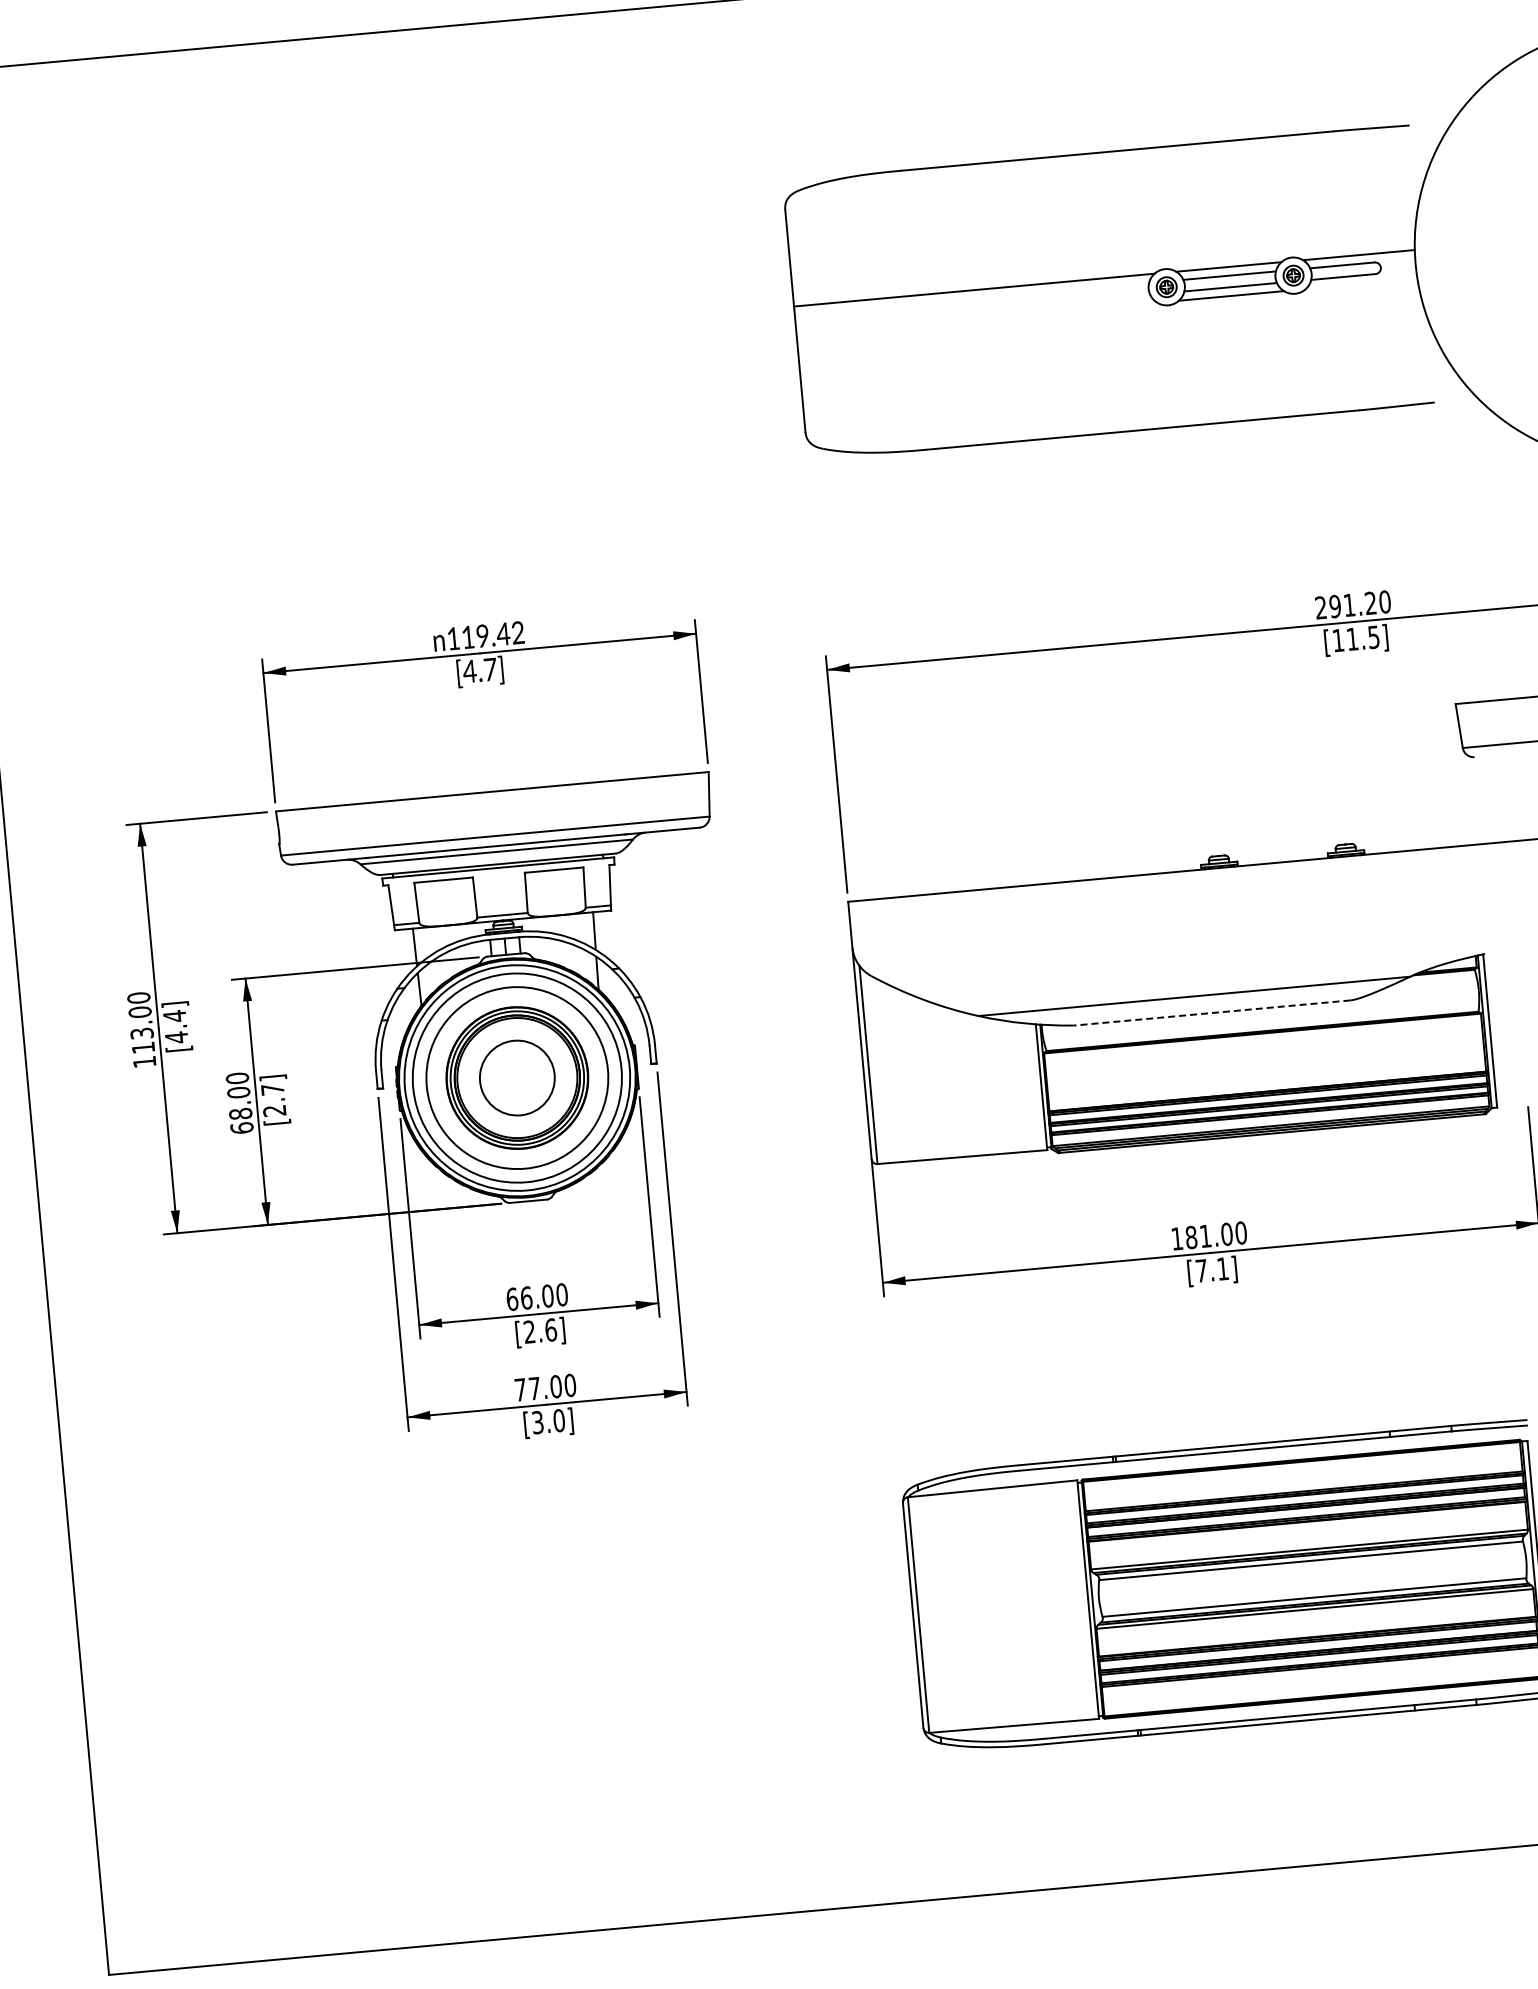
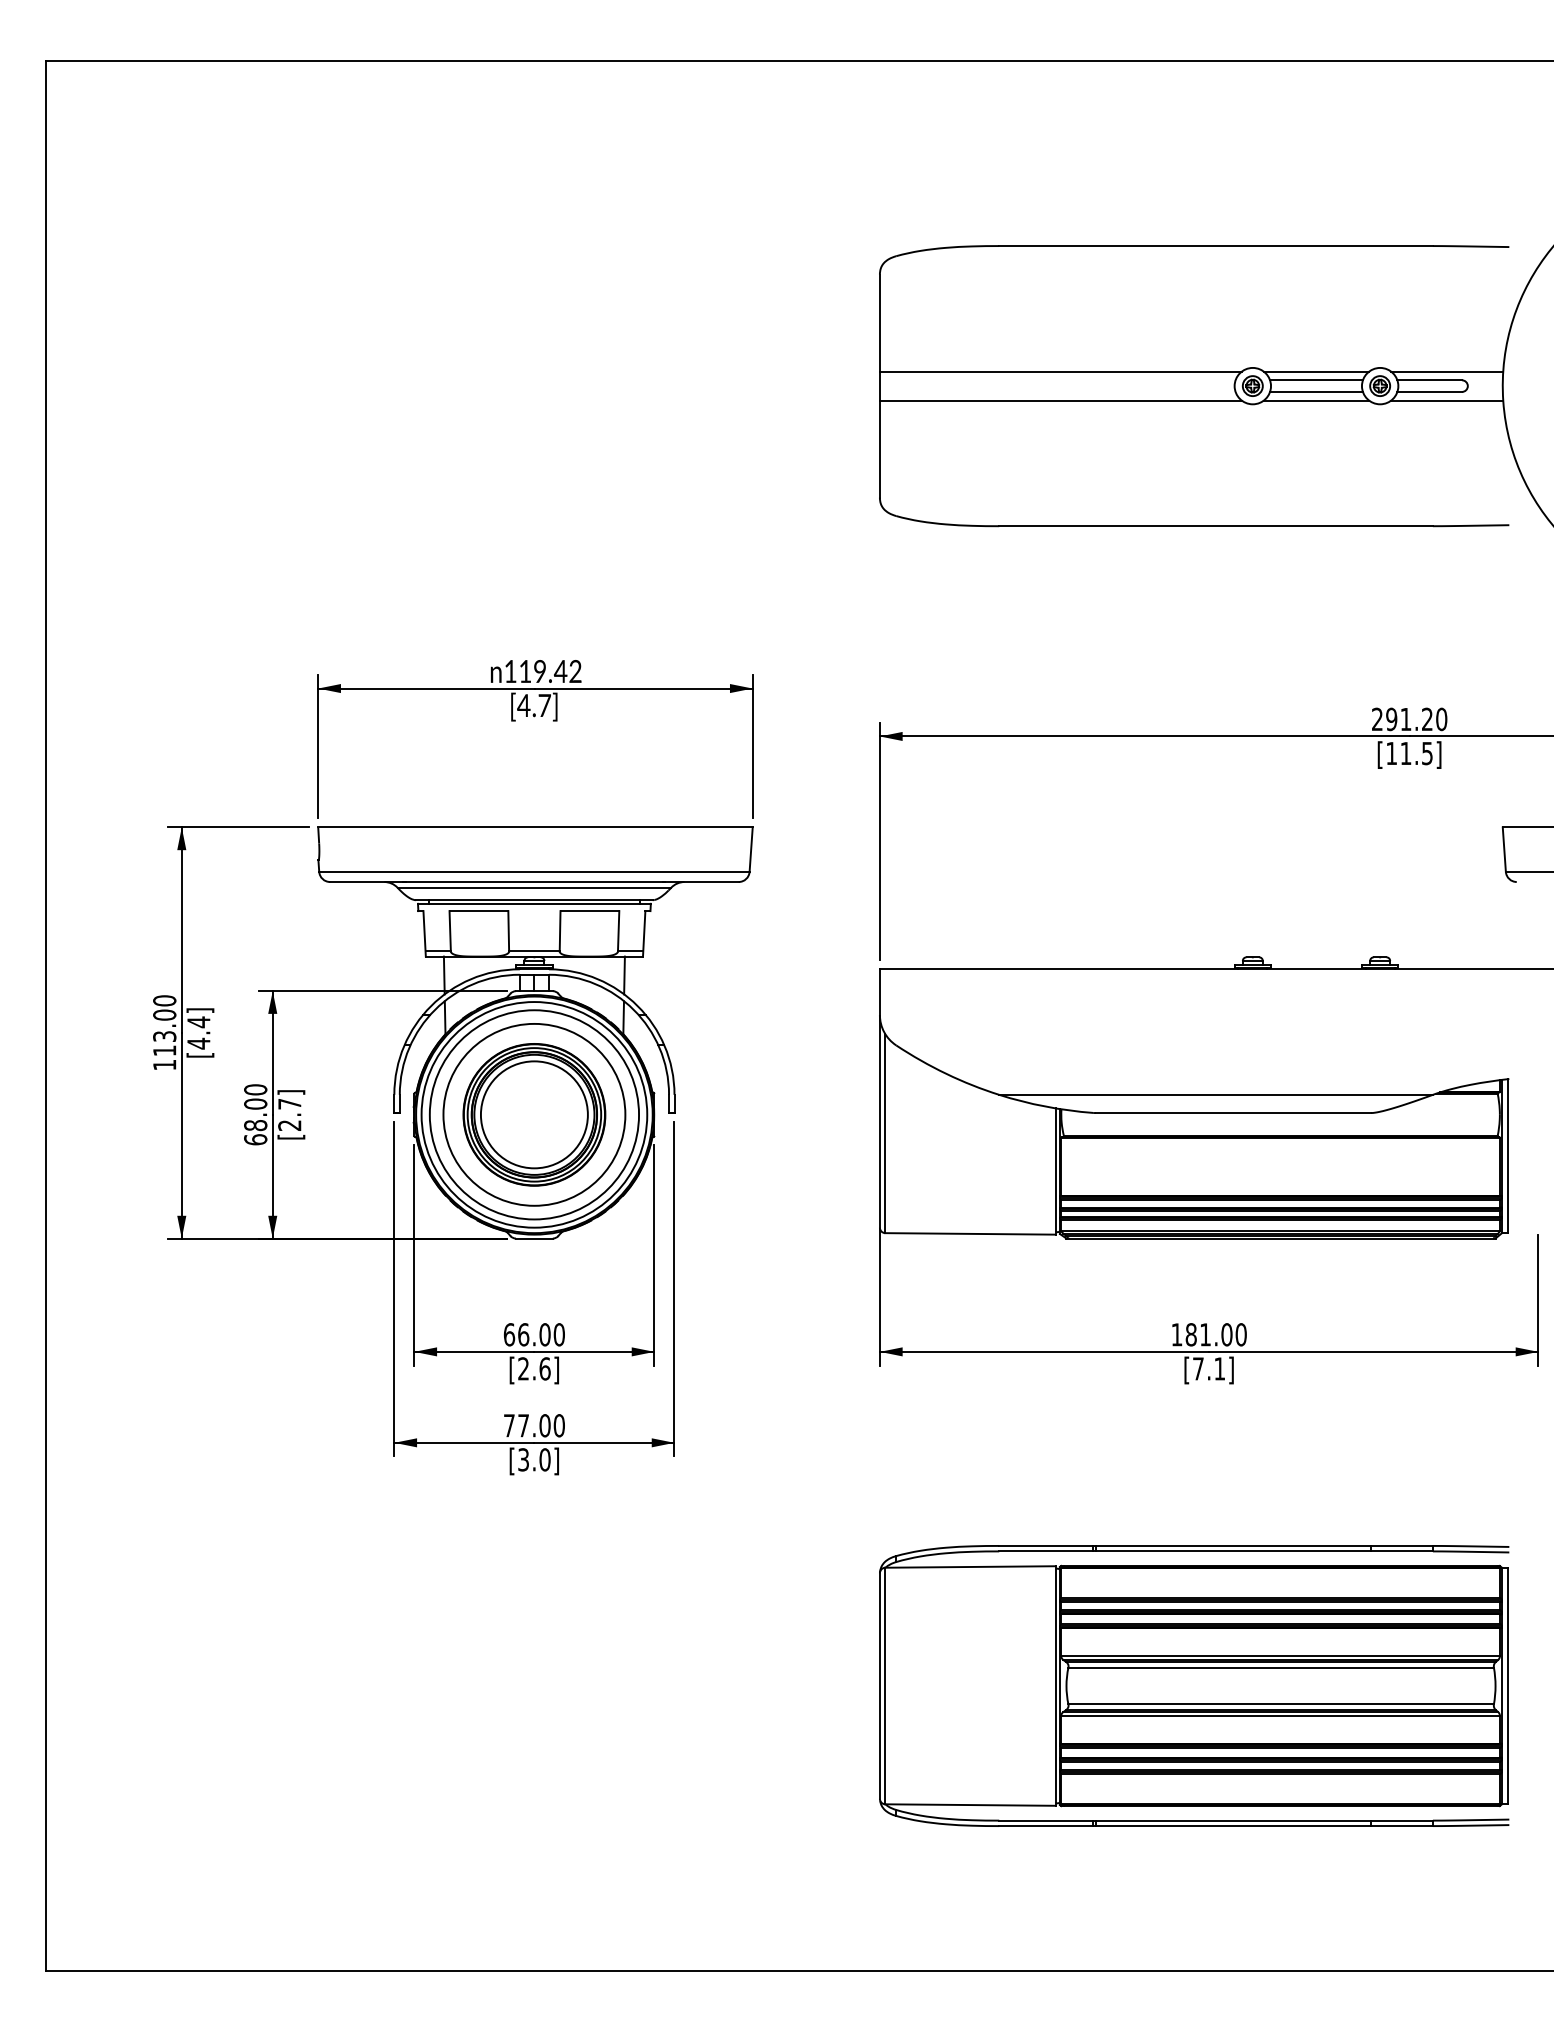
line: (1361, 283) -> (1447, 400), added
line: (976, 318) -> (1060, 400), added
line: (1213, 1013) -> (1233, 1113), dashed -> solid
circle: (516, 1077) -> (533, 1114), size x1.43

